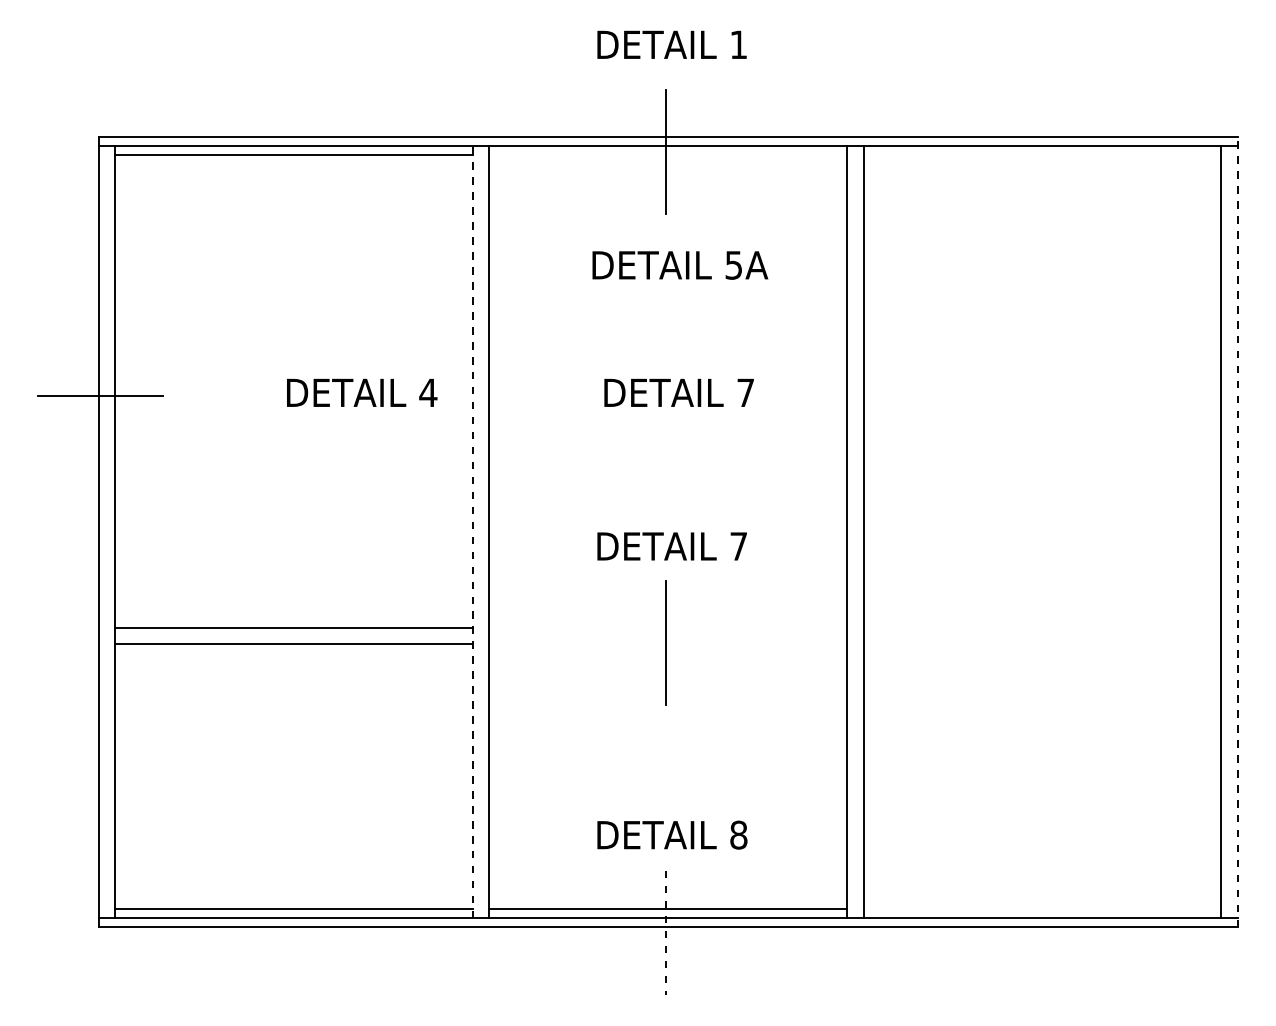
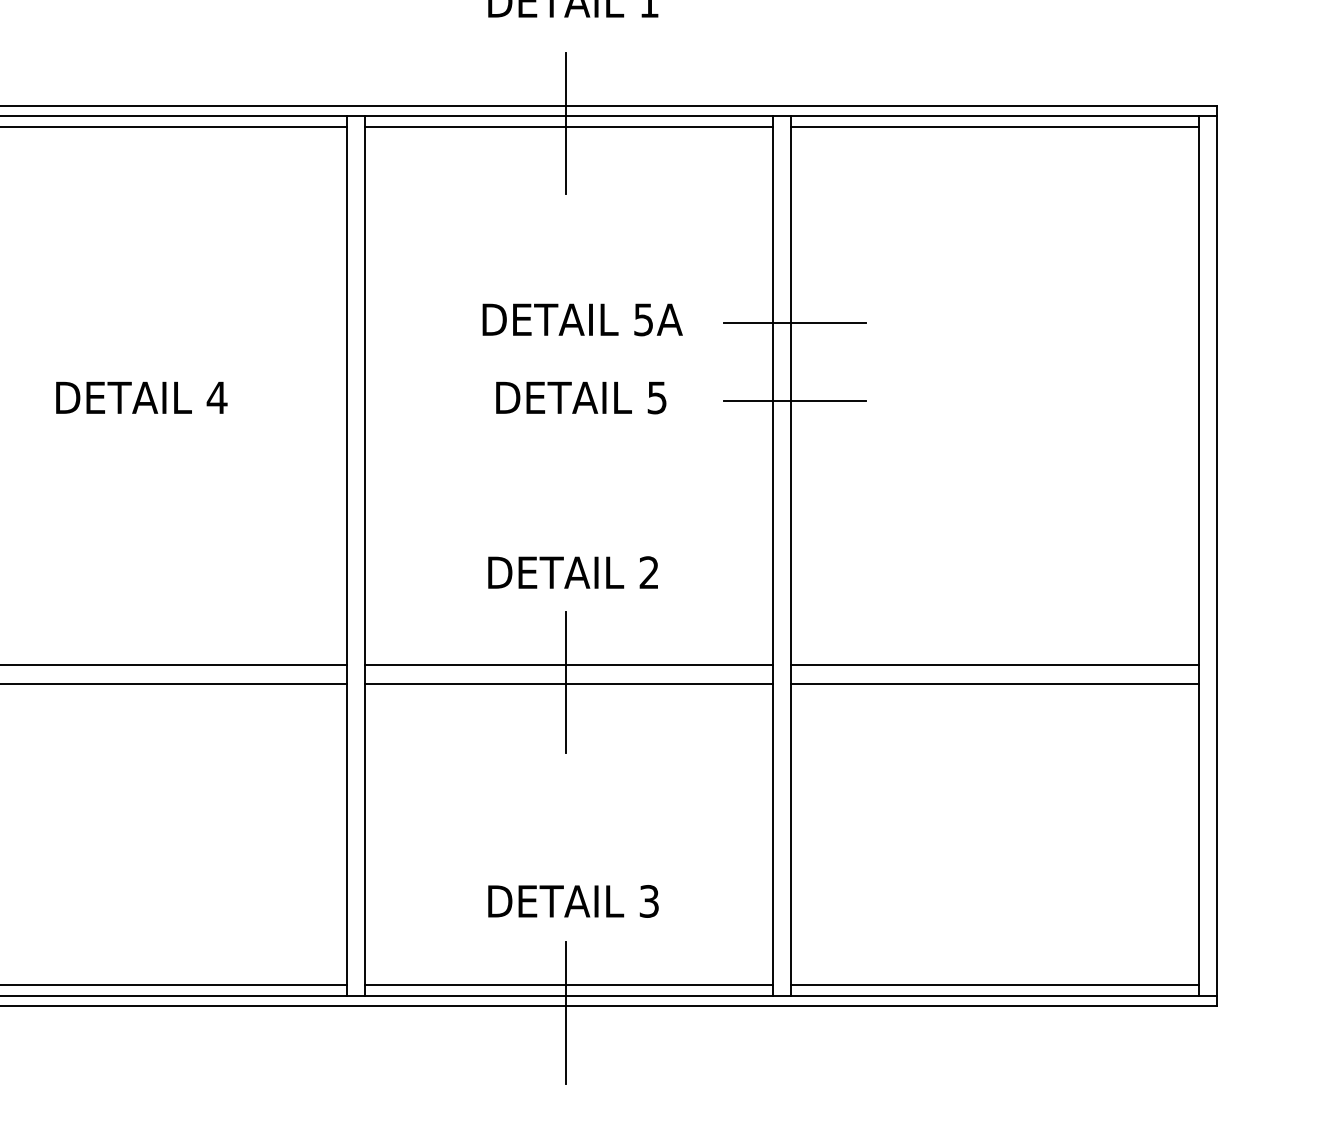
line: (668, 155) -> (569, 127), added
line: (1042, 155) -> (995, 127), added
text: (680, 265) -> (582, 319), moved
line: (866, 327) -> (794, 323), added
text: (362, 392) -> (142, 397), moved
text: (745, 392) -> (656, 397), 7 -> 5
line: (866, 395) -> (794, 400), added
line: (472, 531) -> (346, 555), dashed -> solid
line: (1237, 531) -> (1217, 555), dashed -> solid
text: (738, 546) -> (648, 572), 7 -> 2
line: (668, 627) -> (569, 664), added
line: (1042, 627) -> (995, 664), added
line: (668, 644) -> (569, 684), added
line: (1042, 644) -> (995, 684), added
text: (738, 834) -> (648, 900), 8 -> 3
line: (1042, 908) -> (995, 984), added
line: (665, 933) -> (565, 1013), dashed -> solid

